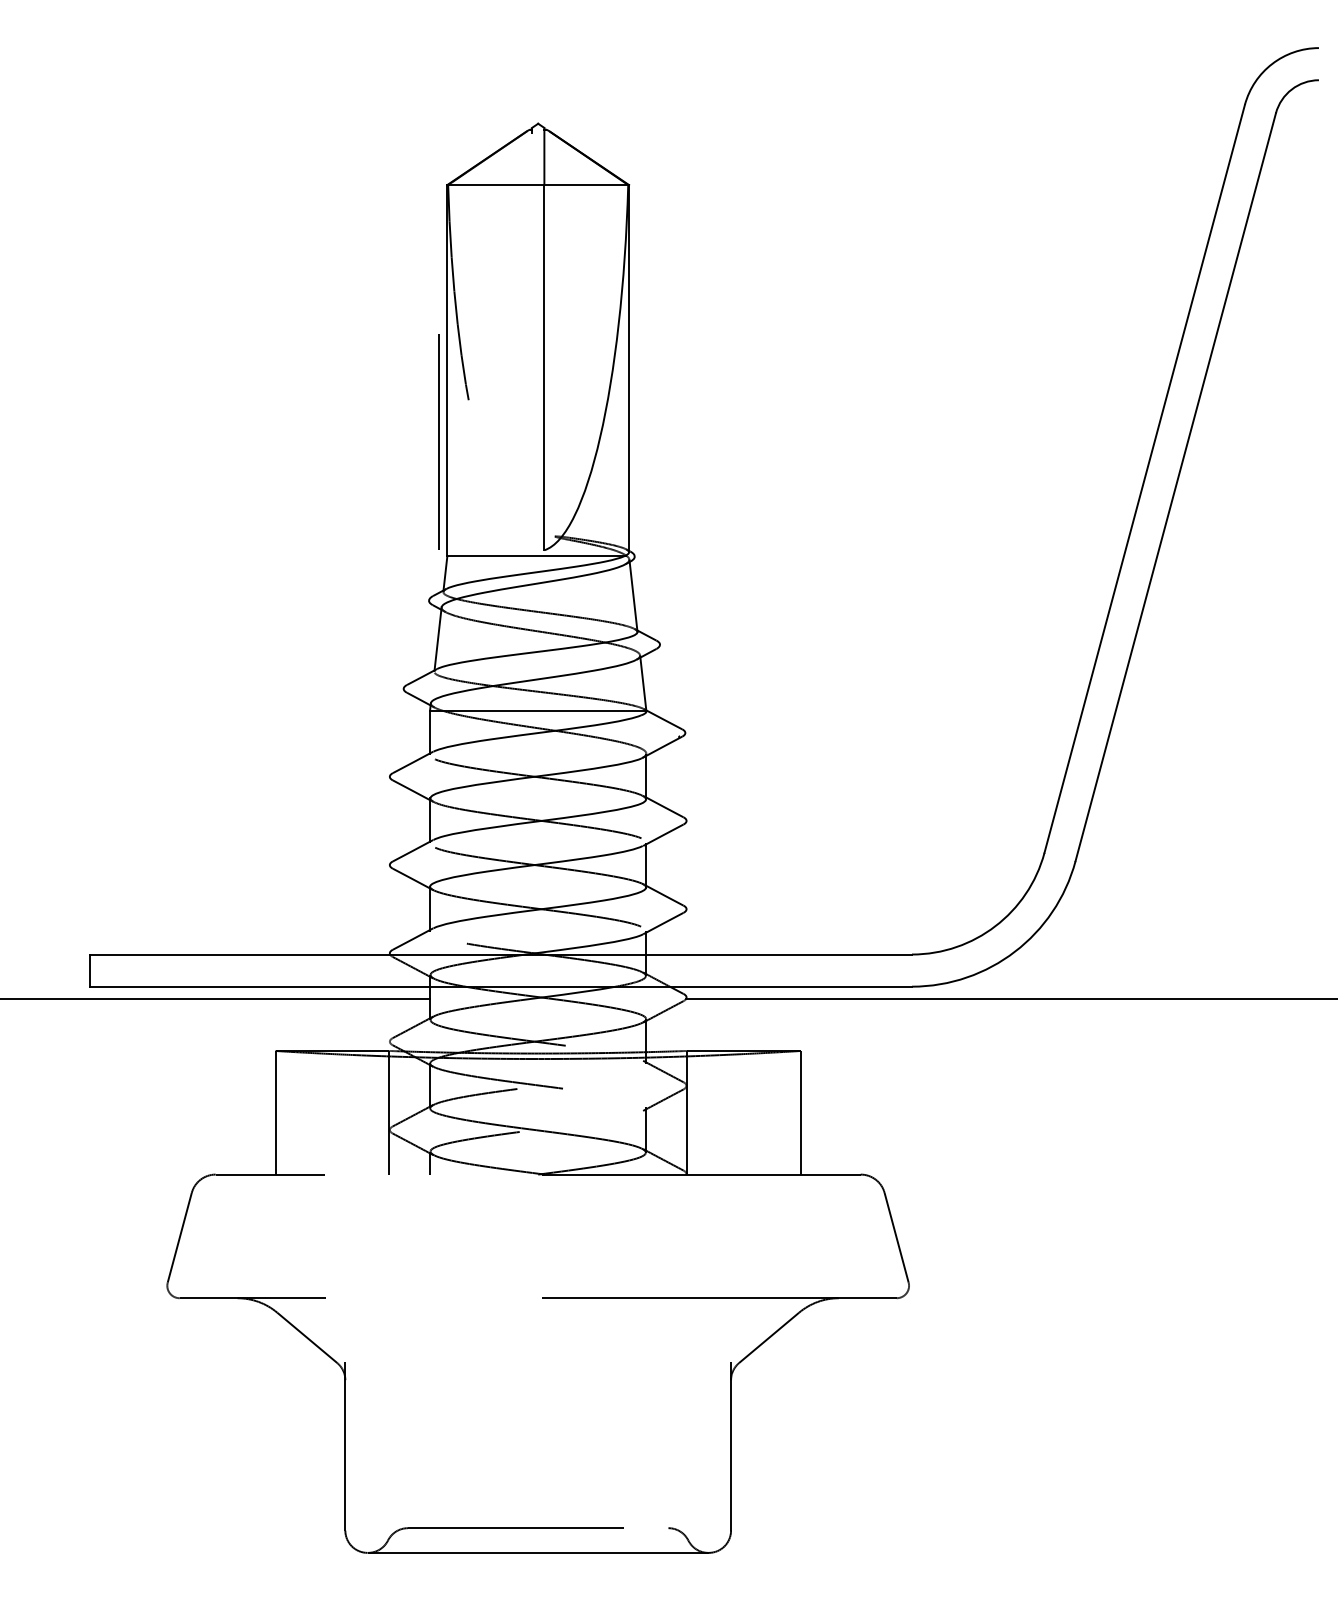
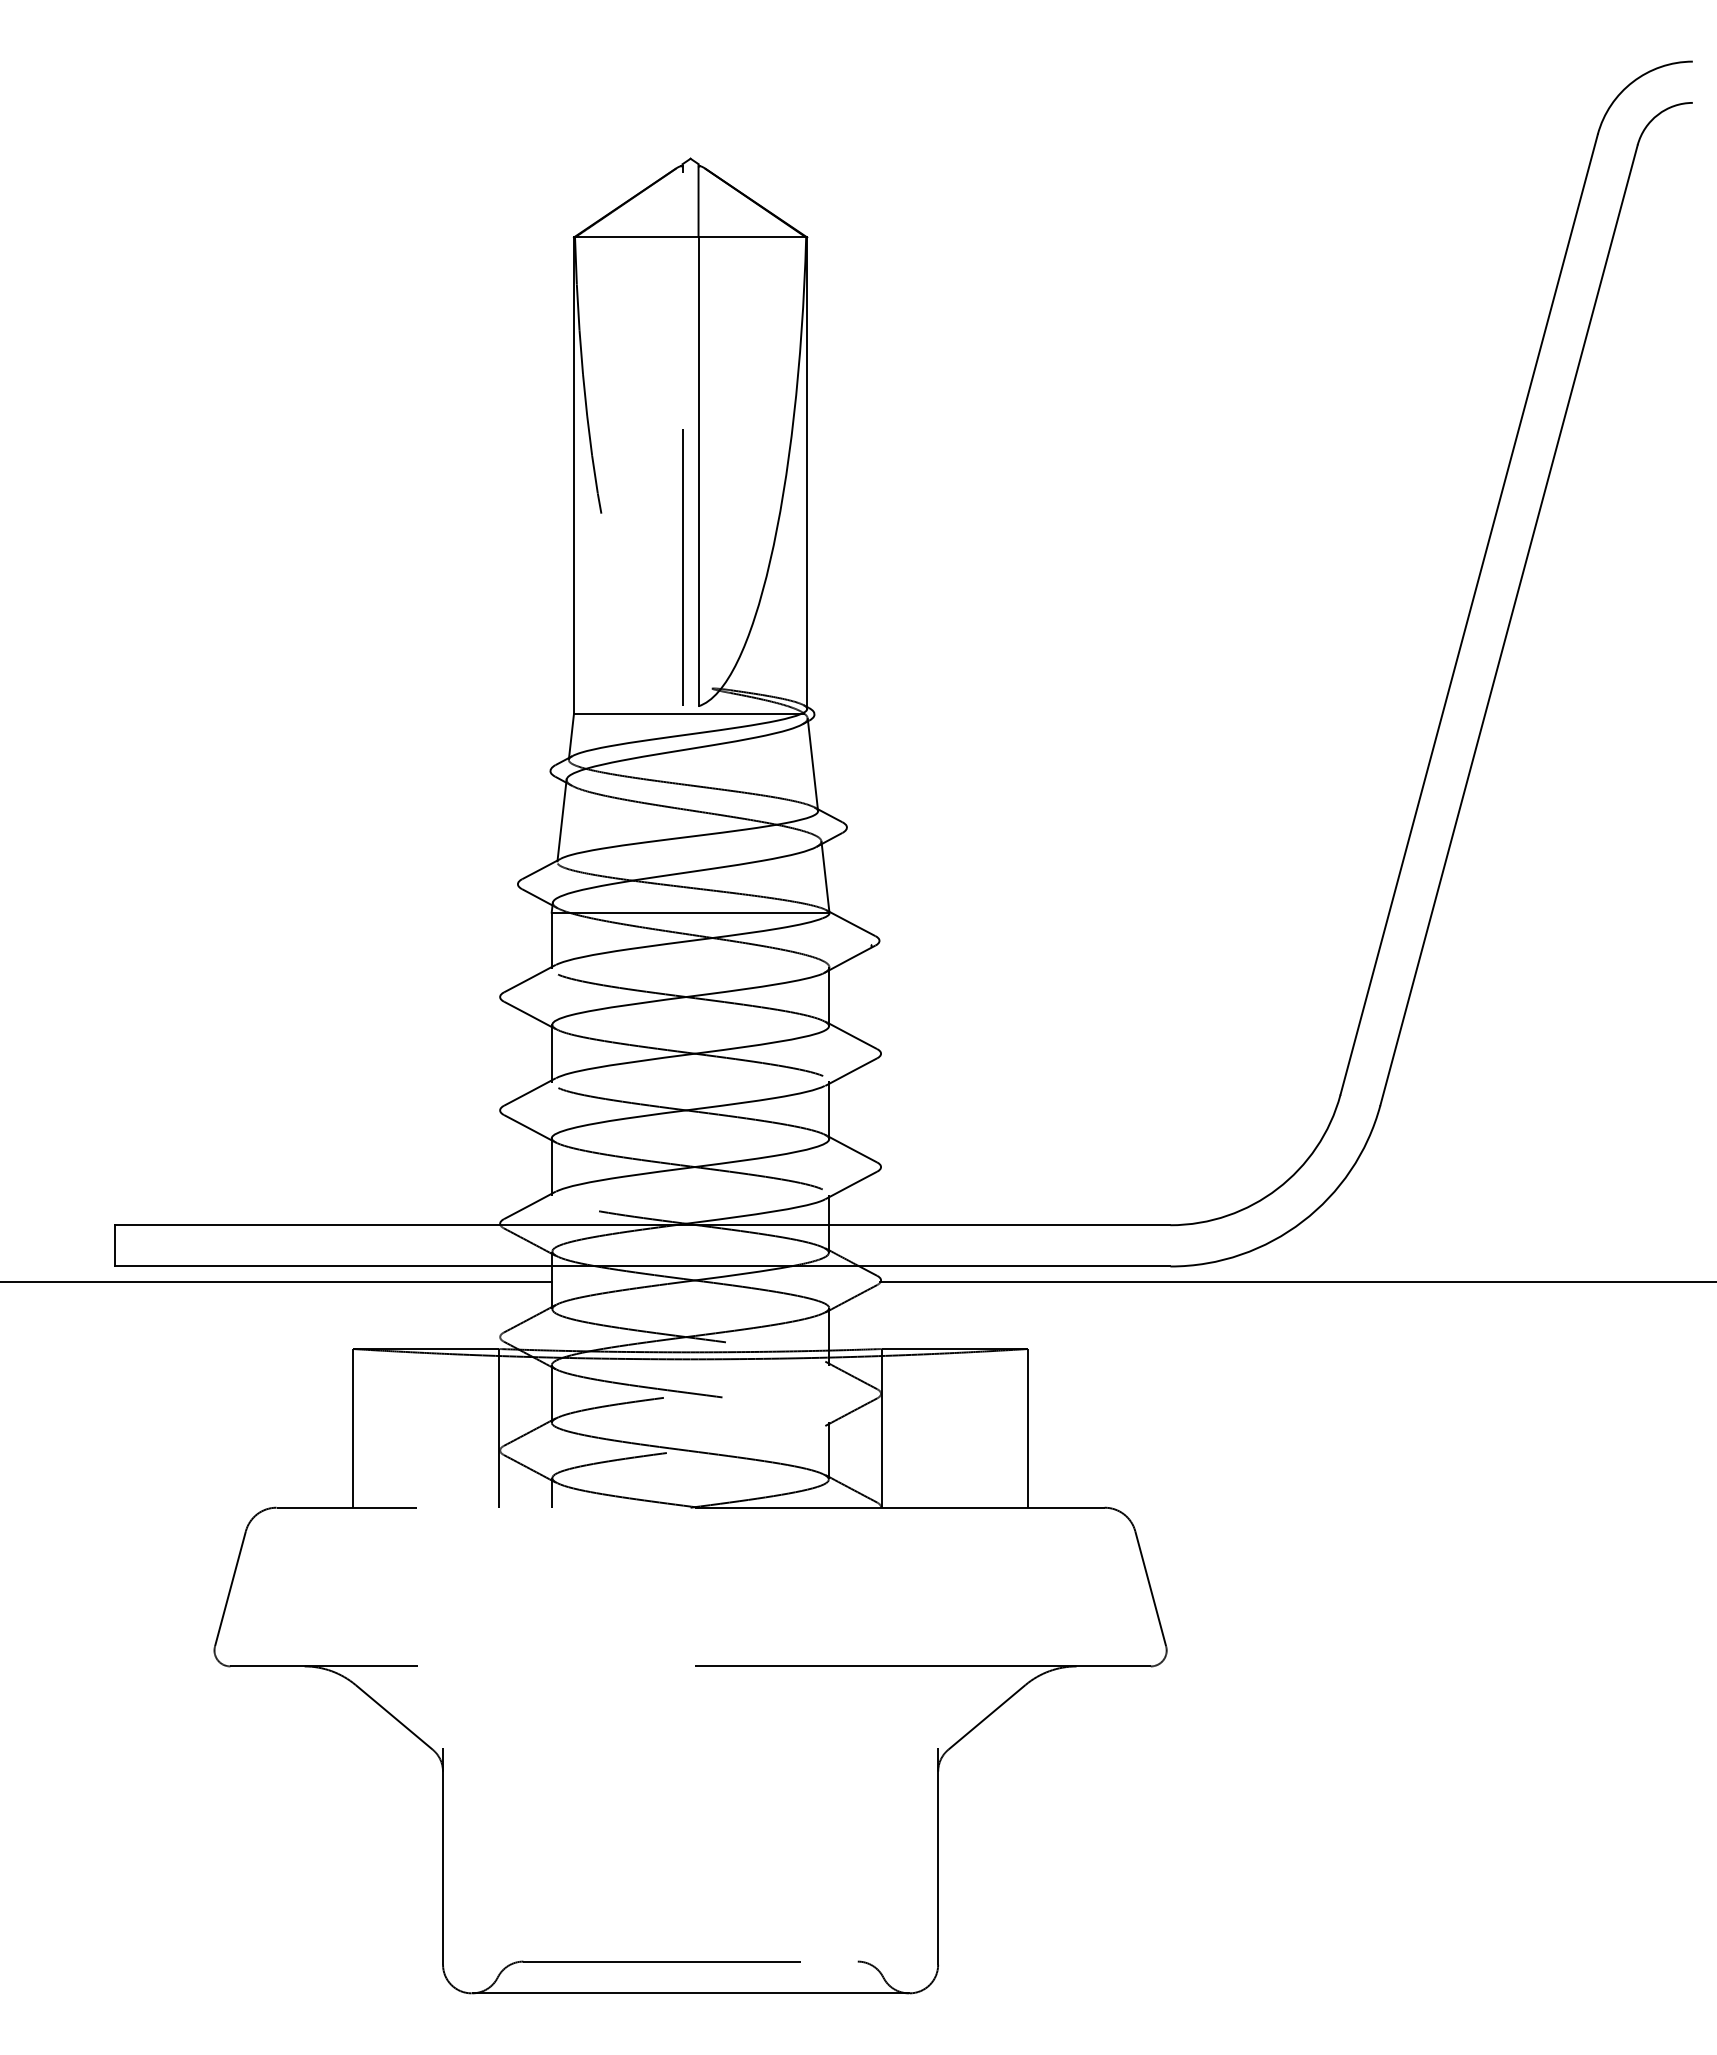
line: (439, 442) -> (682, 567), moved

